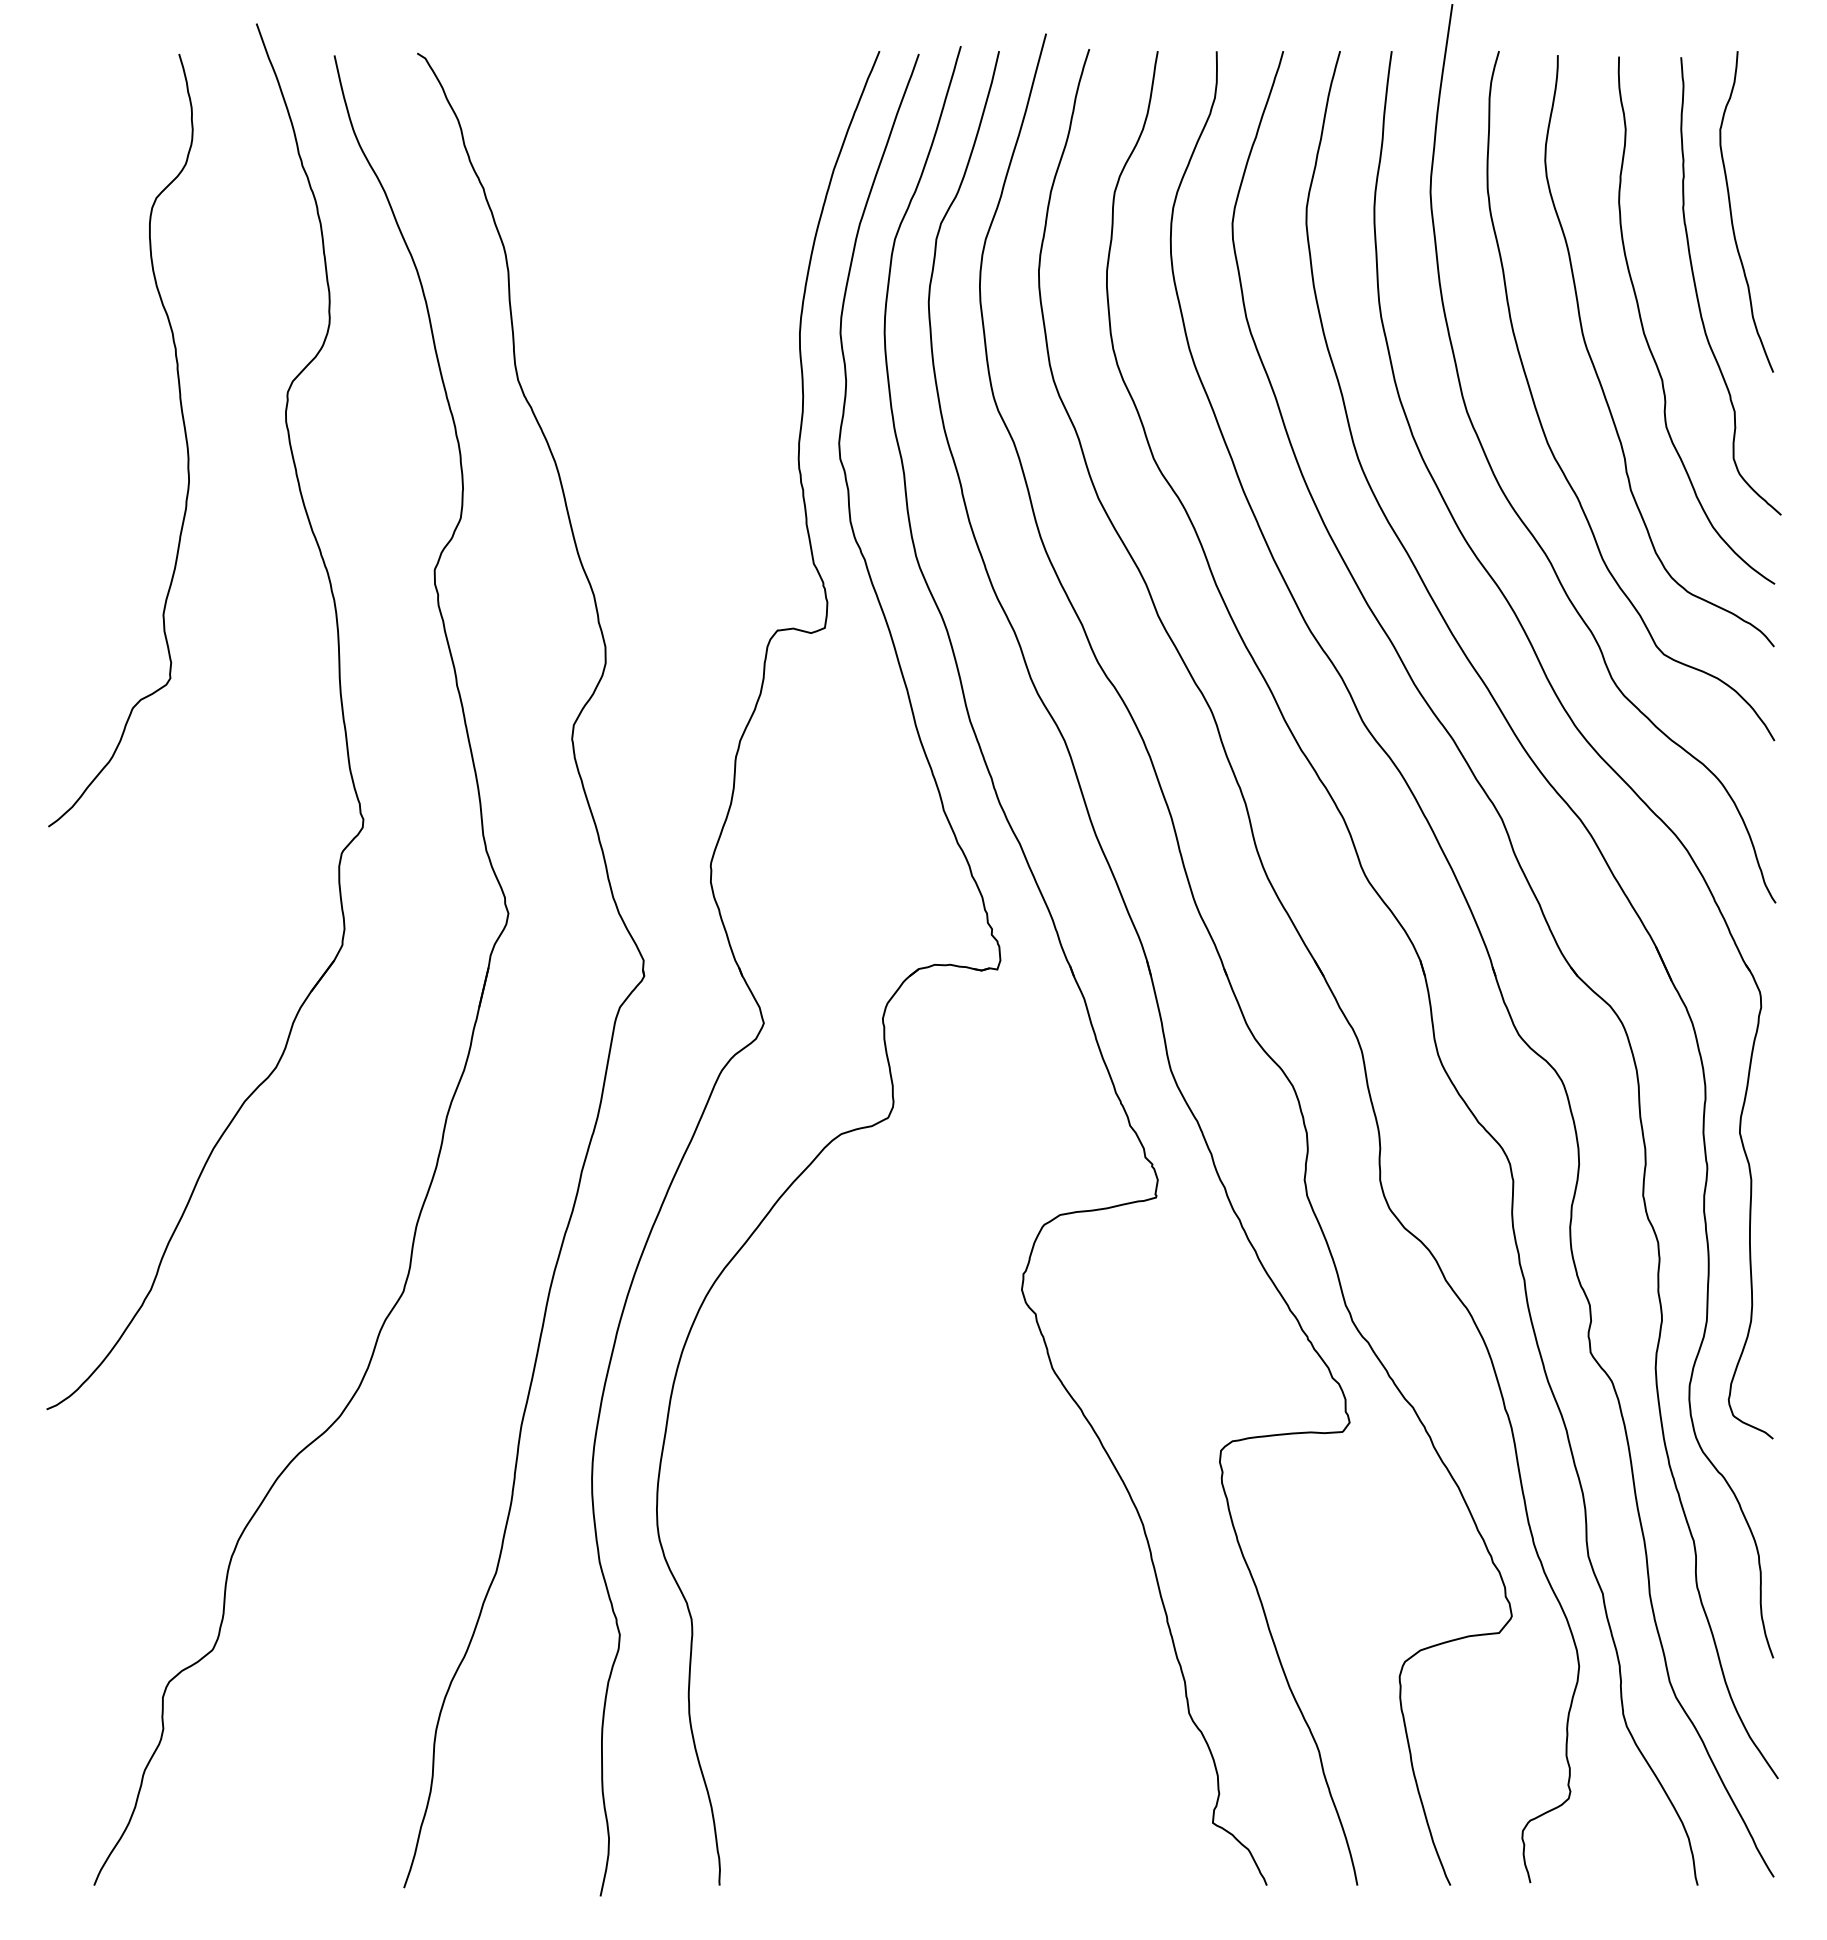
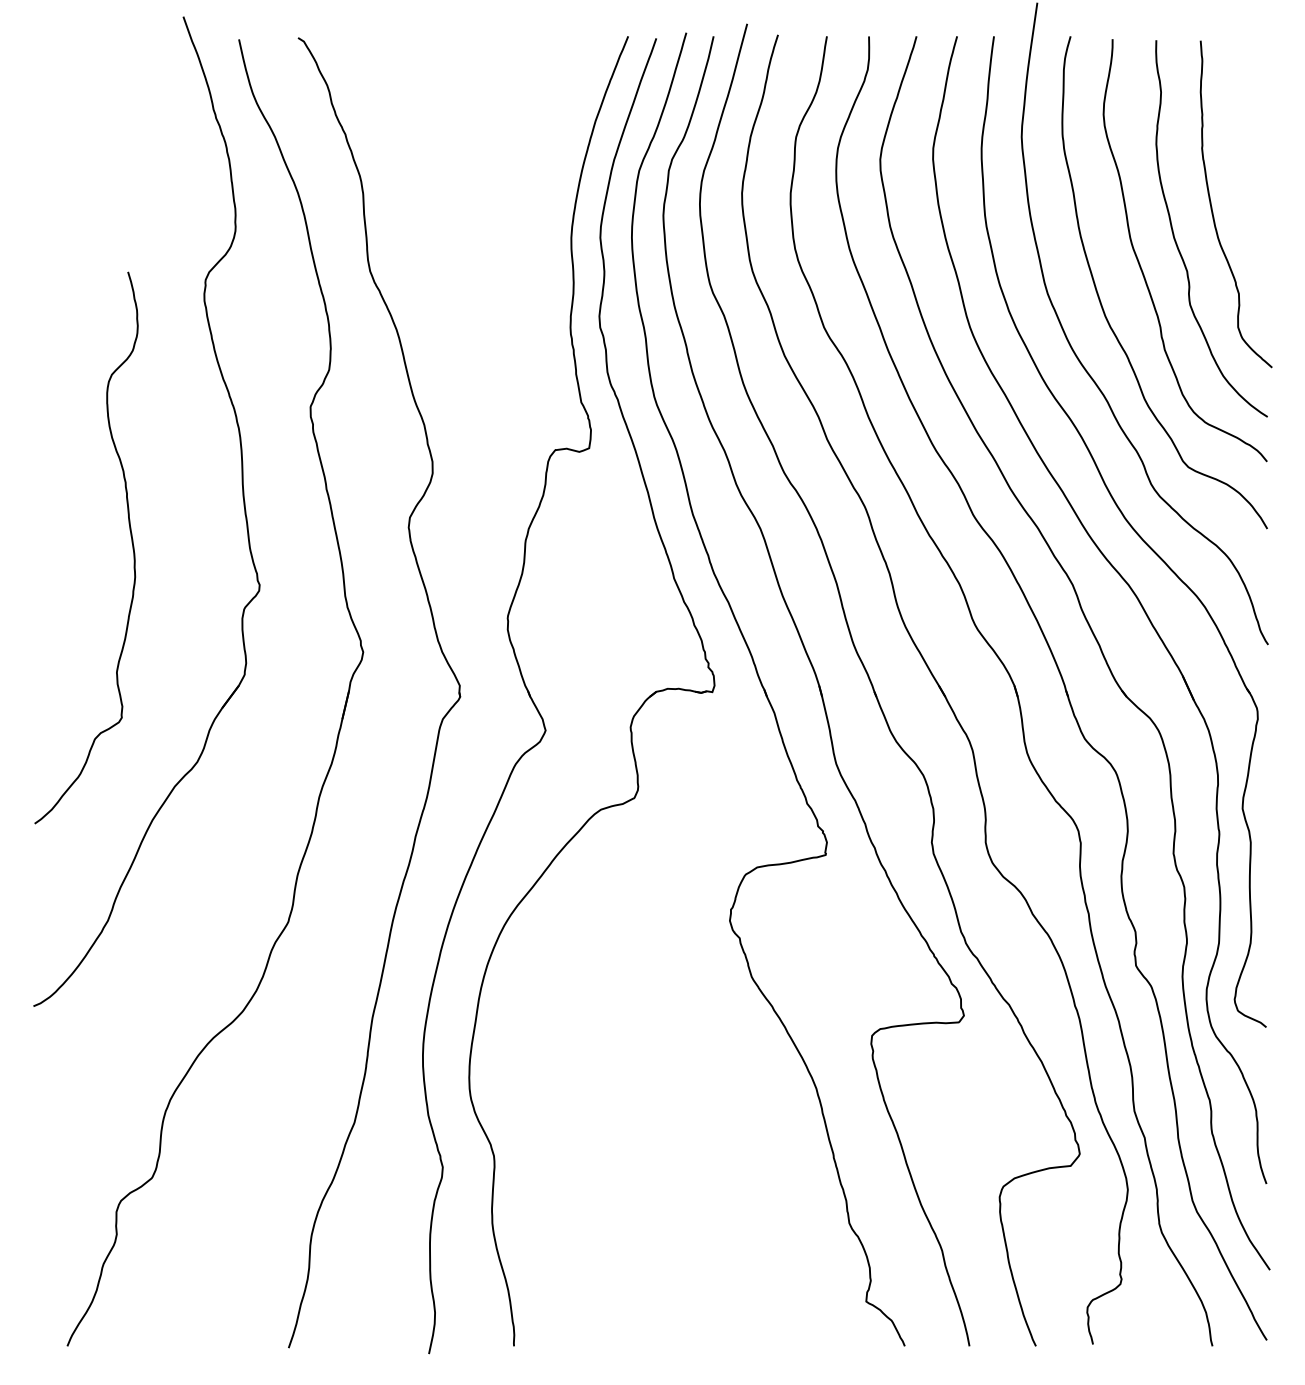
curve: (1732, 215) -> (1237, 153), removed
curve: (184, 434) -> (131, 543), moved

